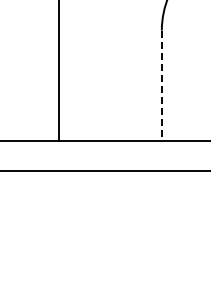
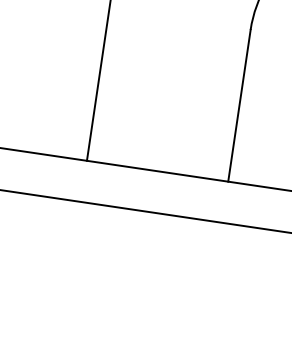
line: (161, 86) -> (238, 106), dashed -> solid

